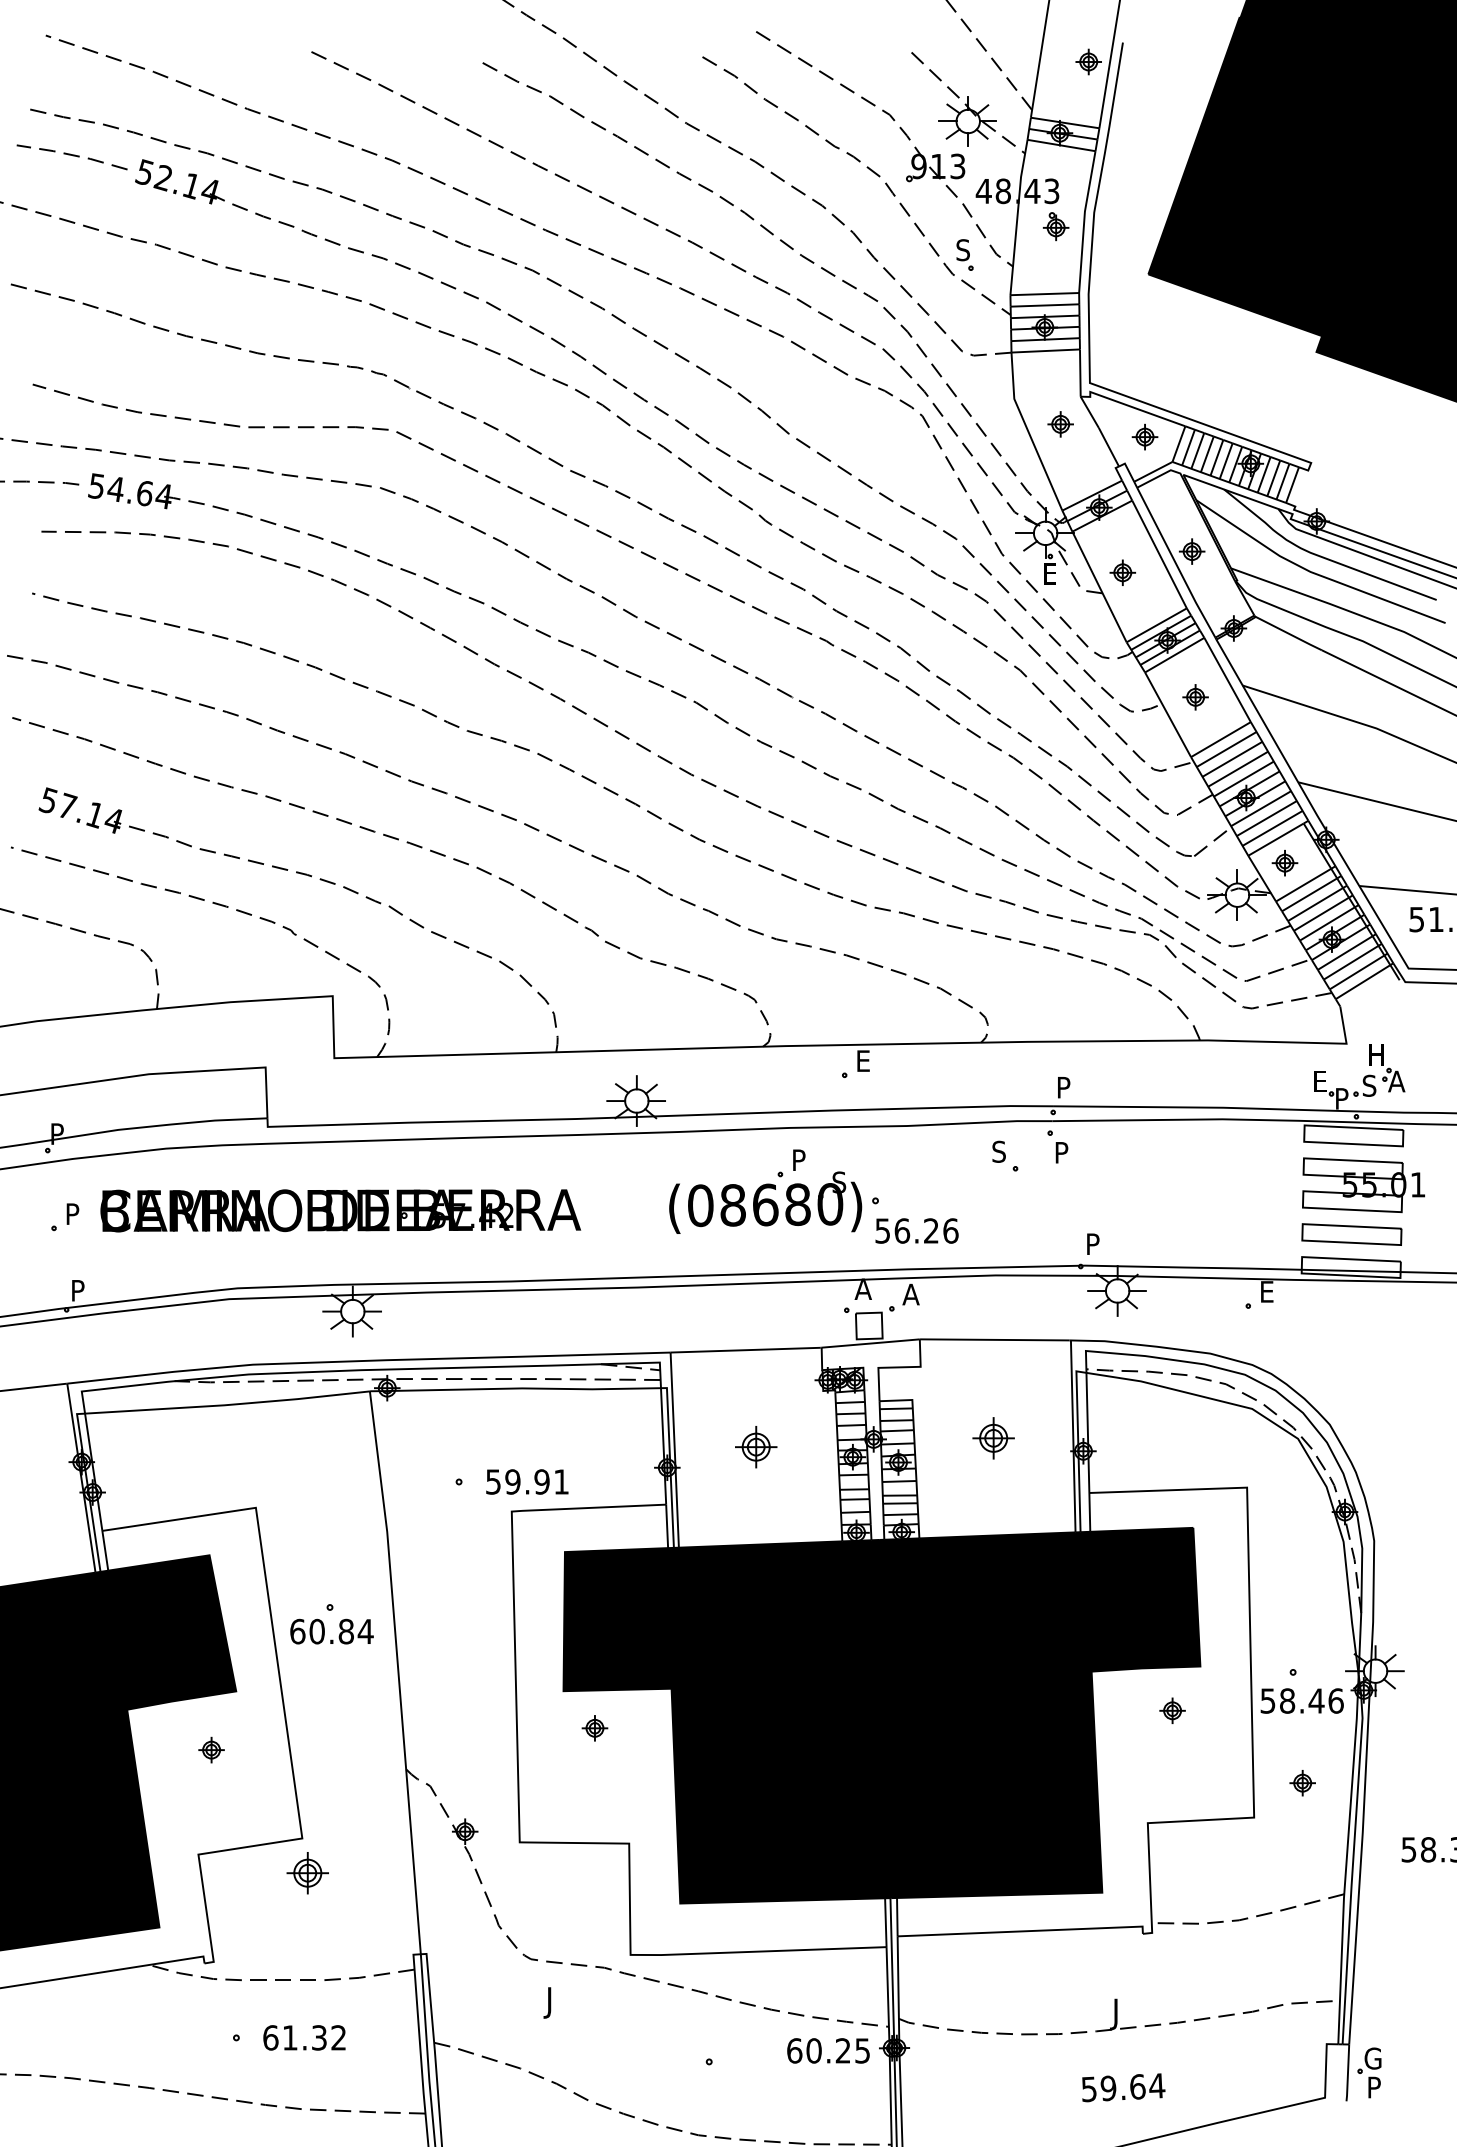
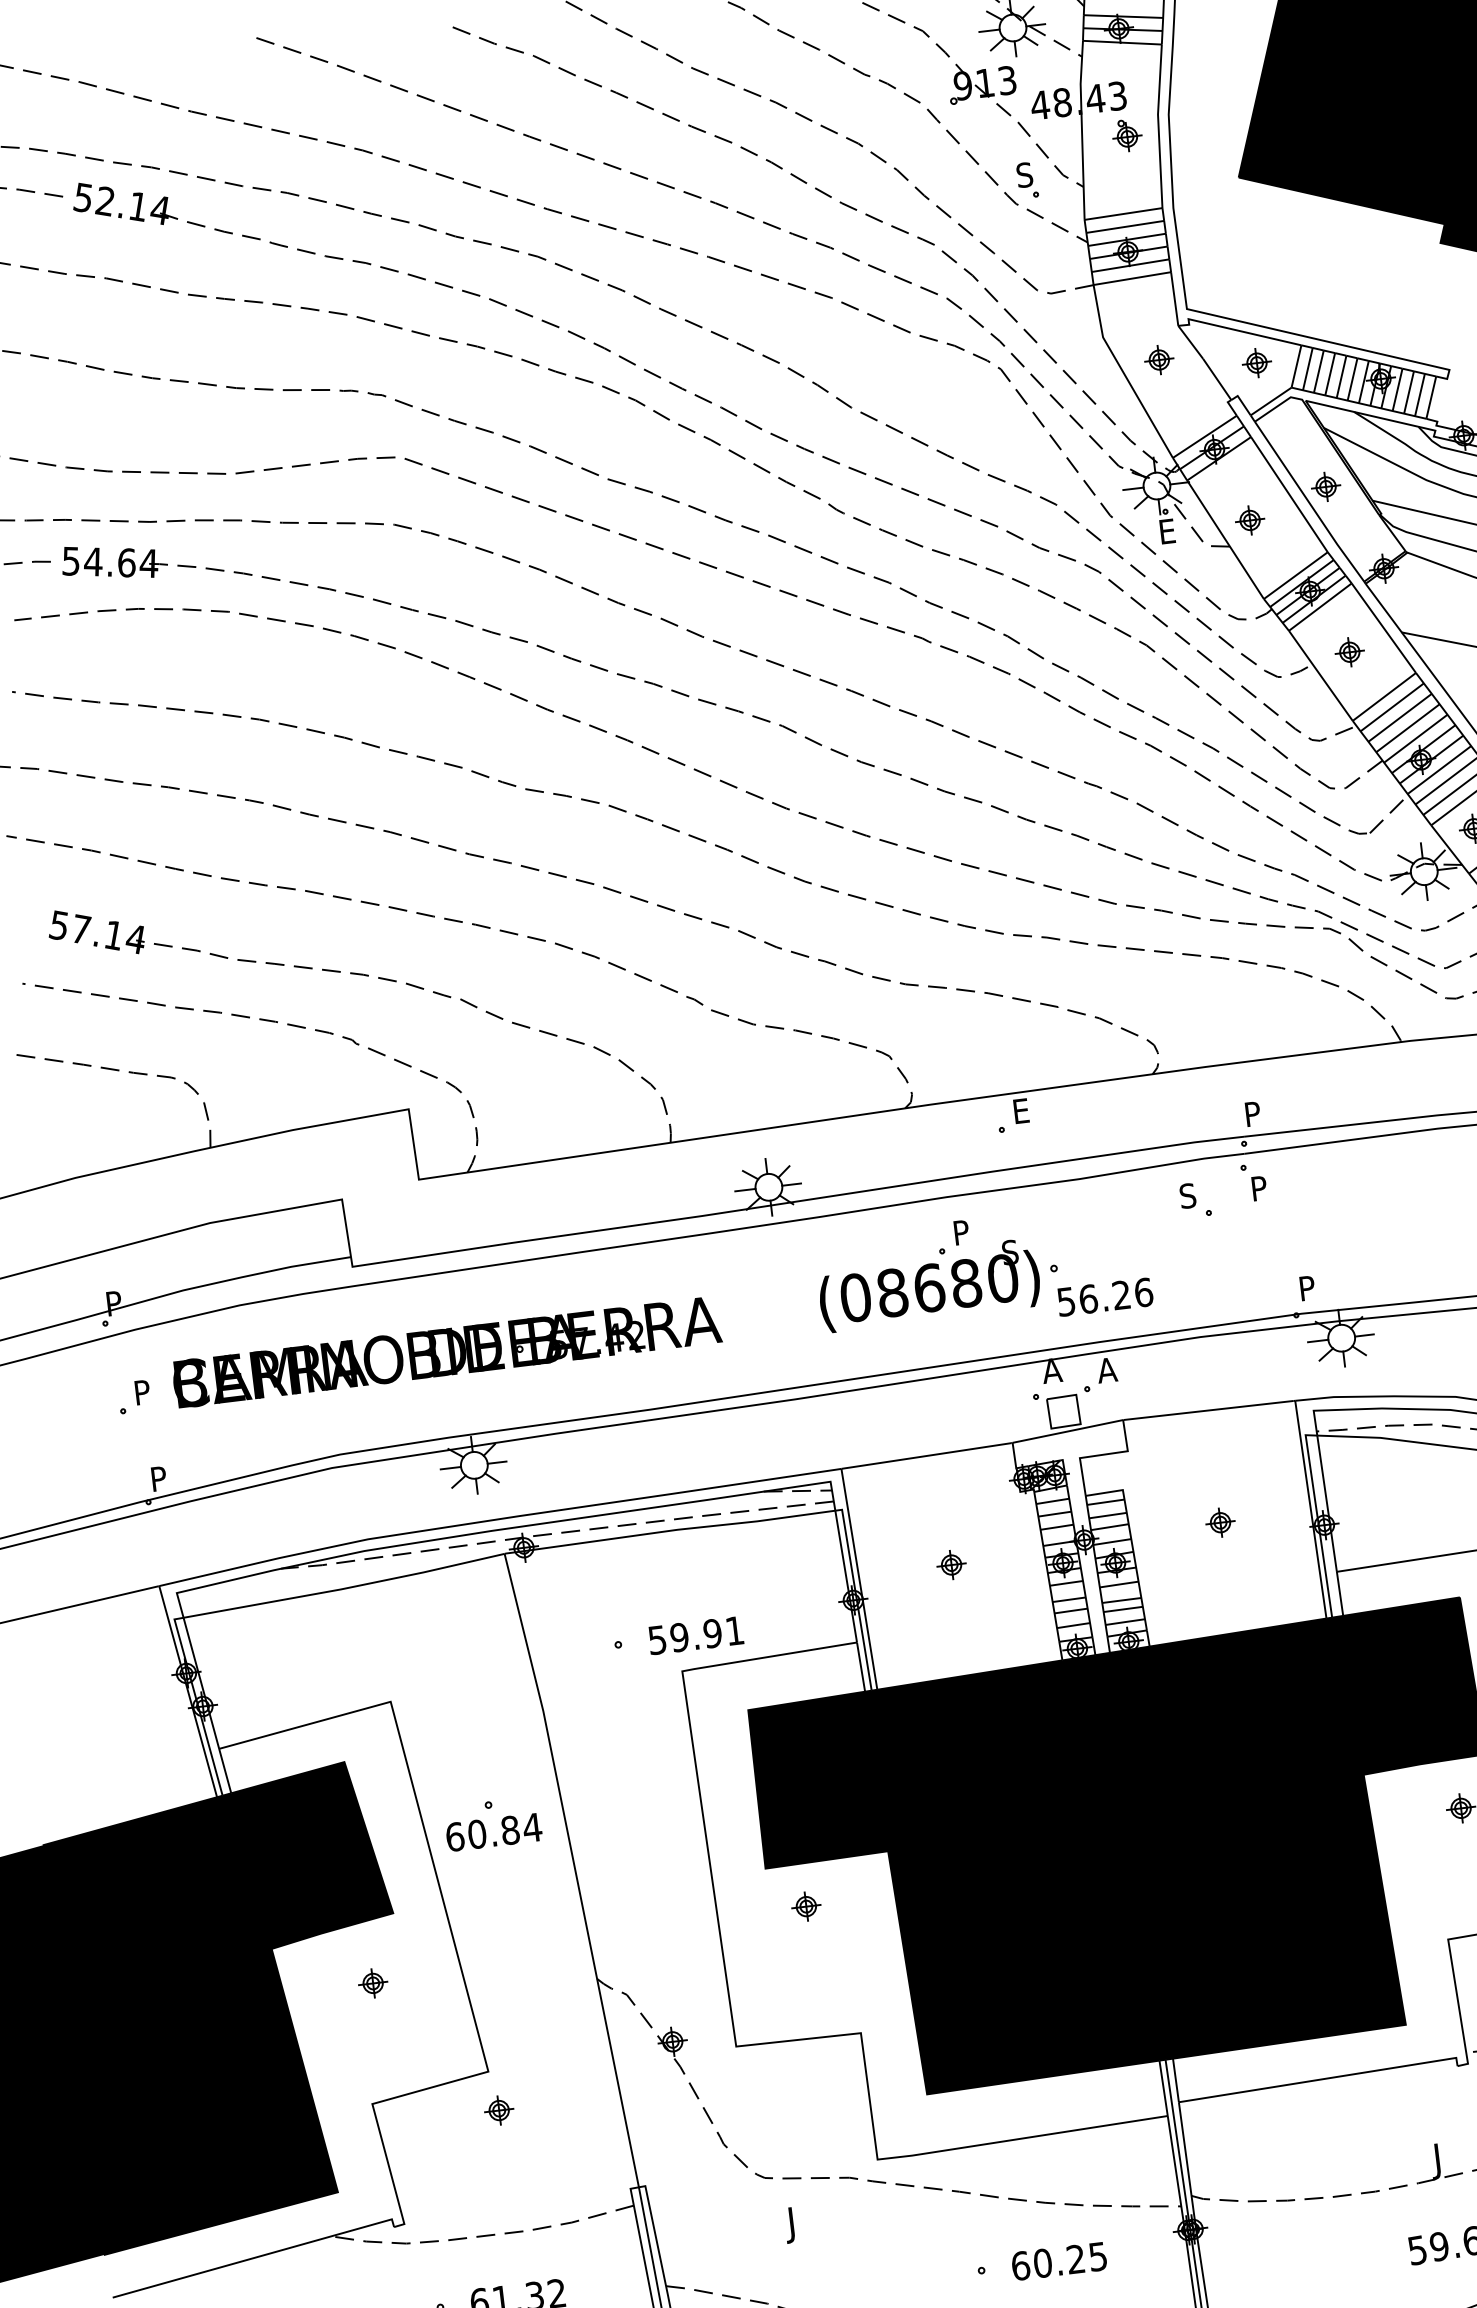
part: (993, 1438) -> (1220, 1522), size x0.62
part: (755, 1447) -> (950, 1565), size x0.62
part: (307, 1873) -> (499, 2110), size x0.62
text: (828, 2050) -> (1059, 2260), moved

